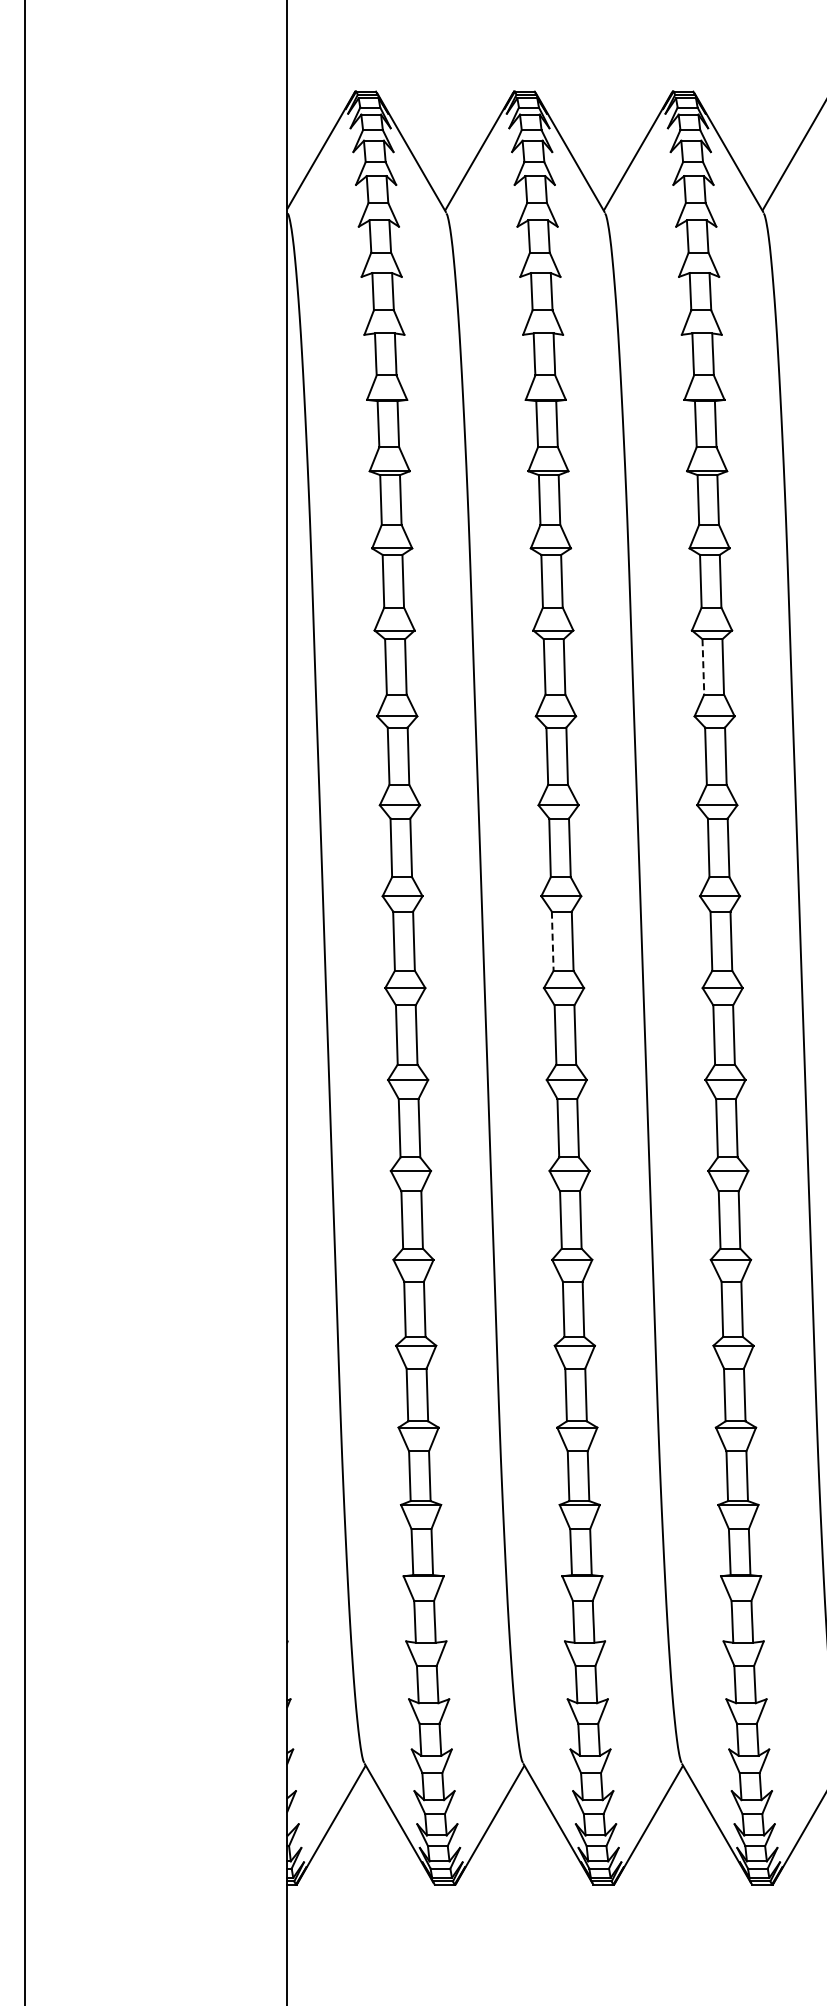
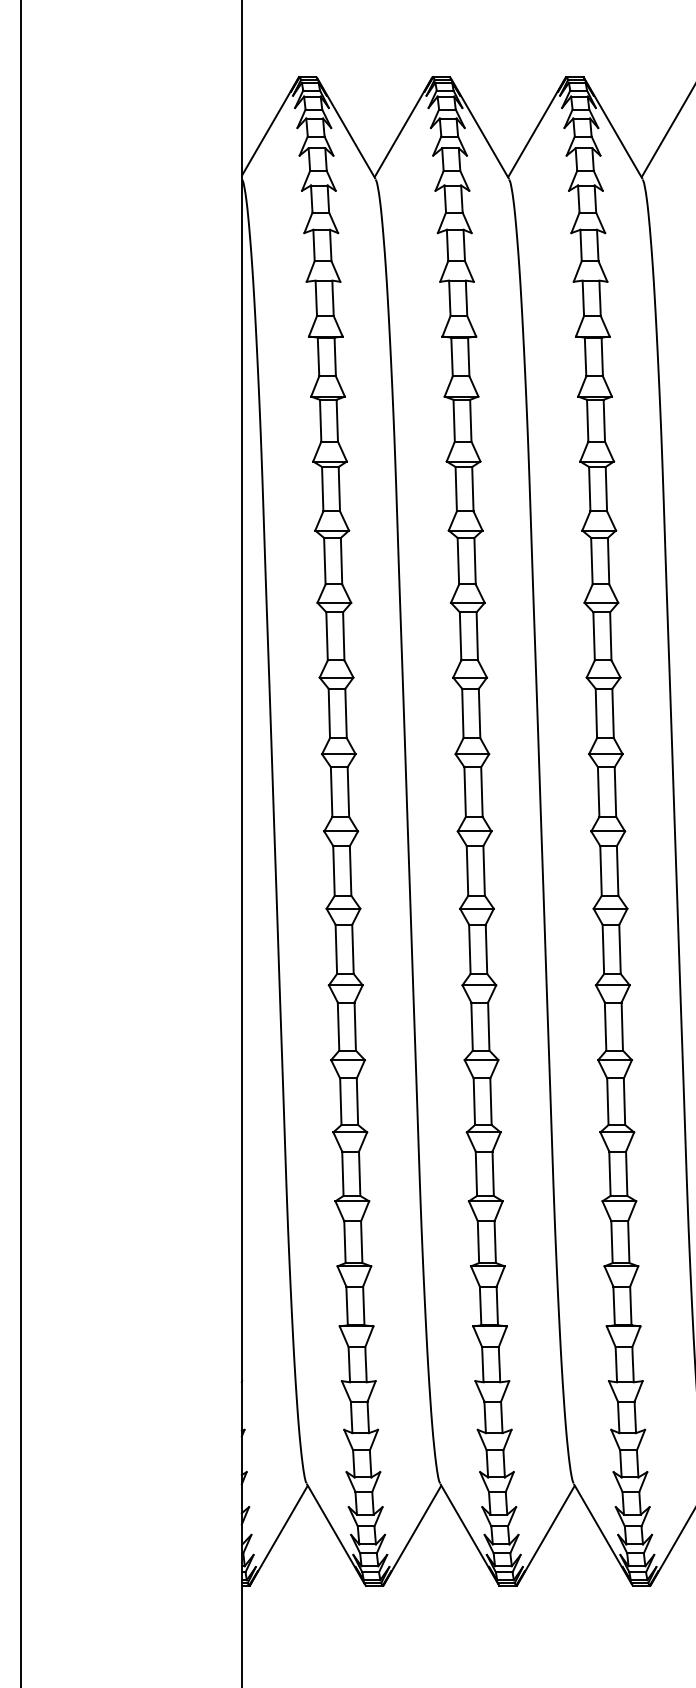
line: (703, 666) -> (592, 560), dashed -> solid
line: (552, 941) -> (464, 792), dashed -> solid

